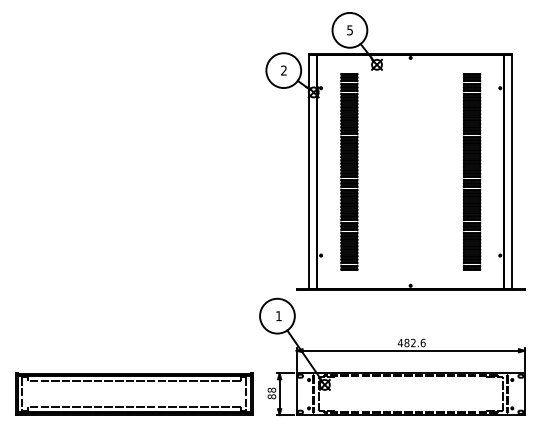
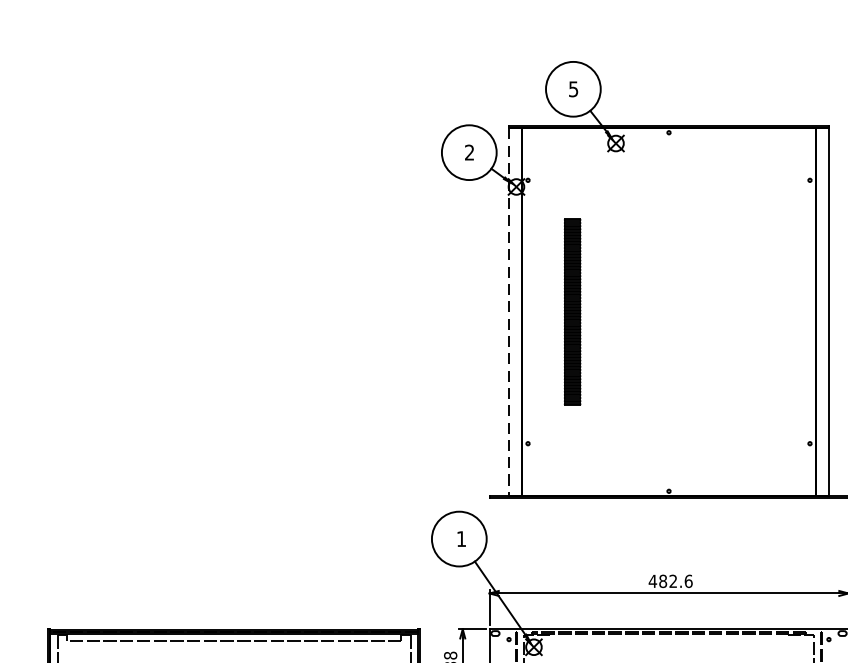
line: (309, 171) -> (509, 311), solid -> dashed
part: (349, 171) -> (572, 311), size x0.6
part: (471, 171) -> (764, 311), removed

